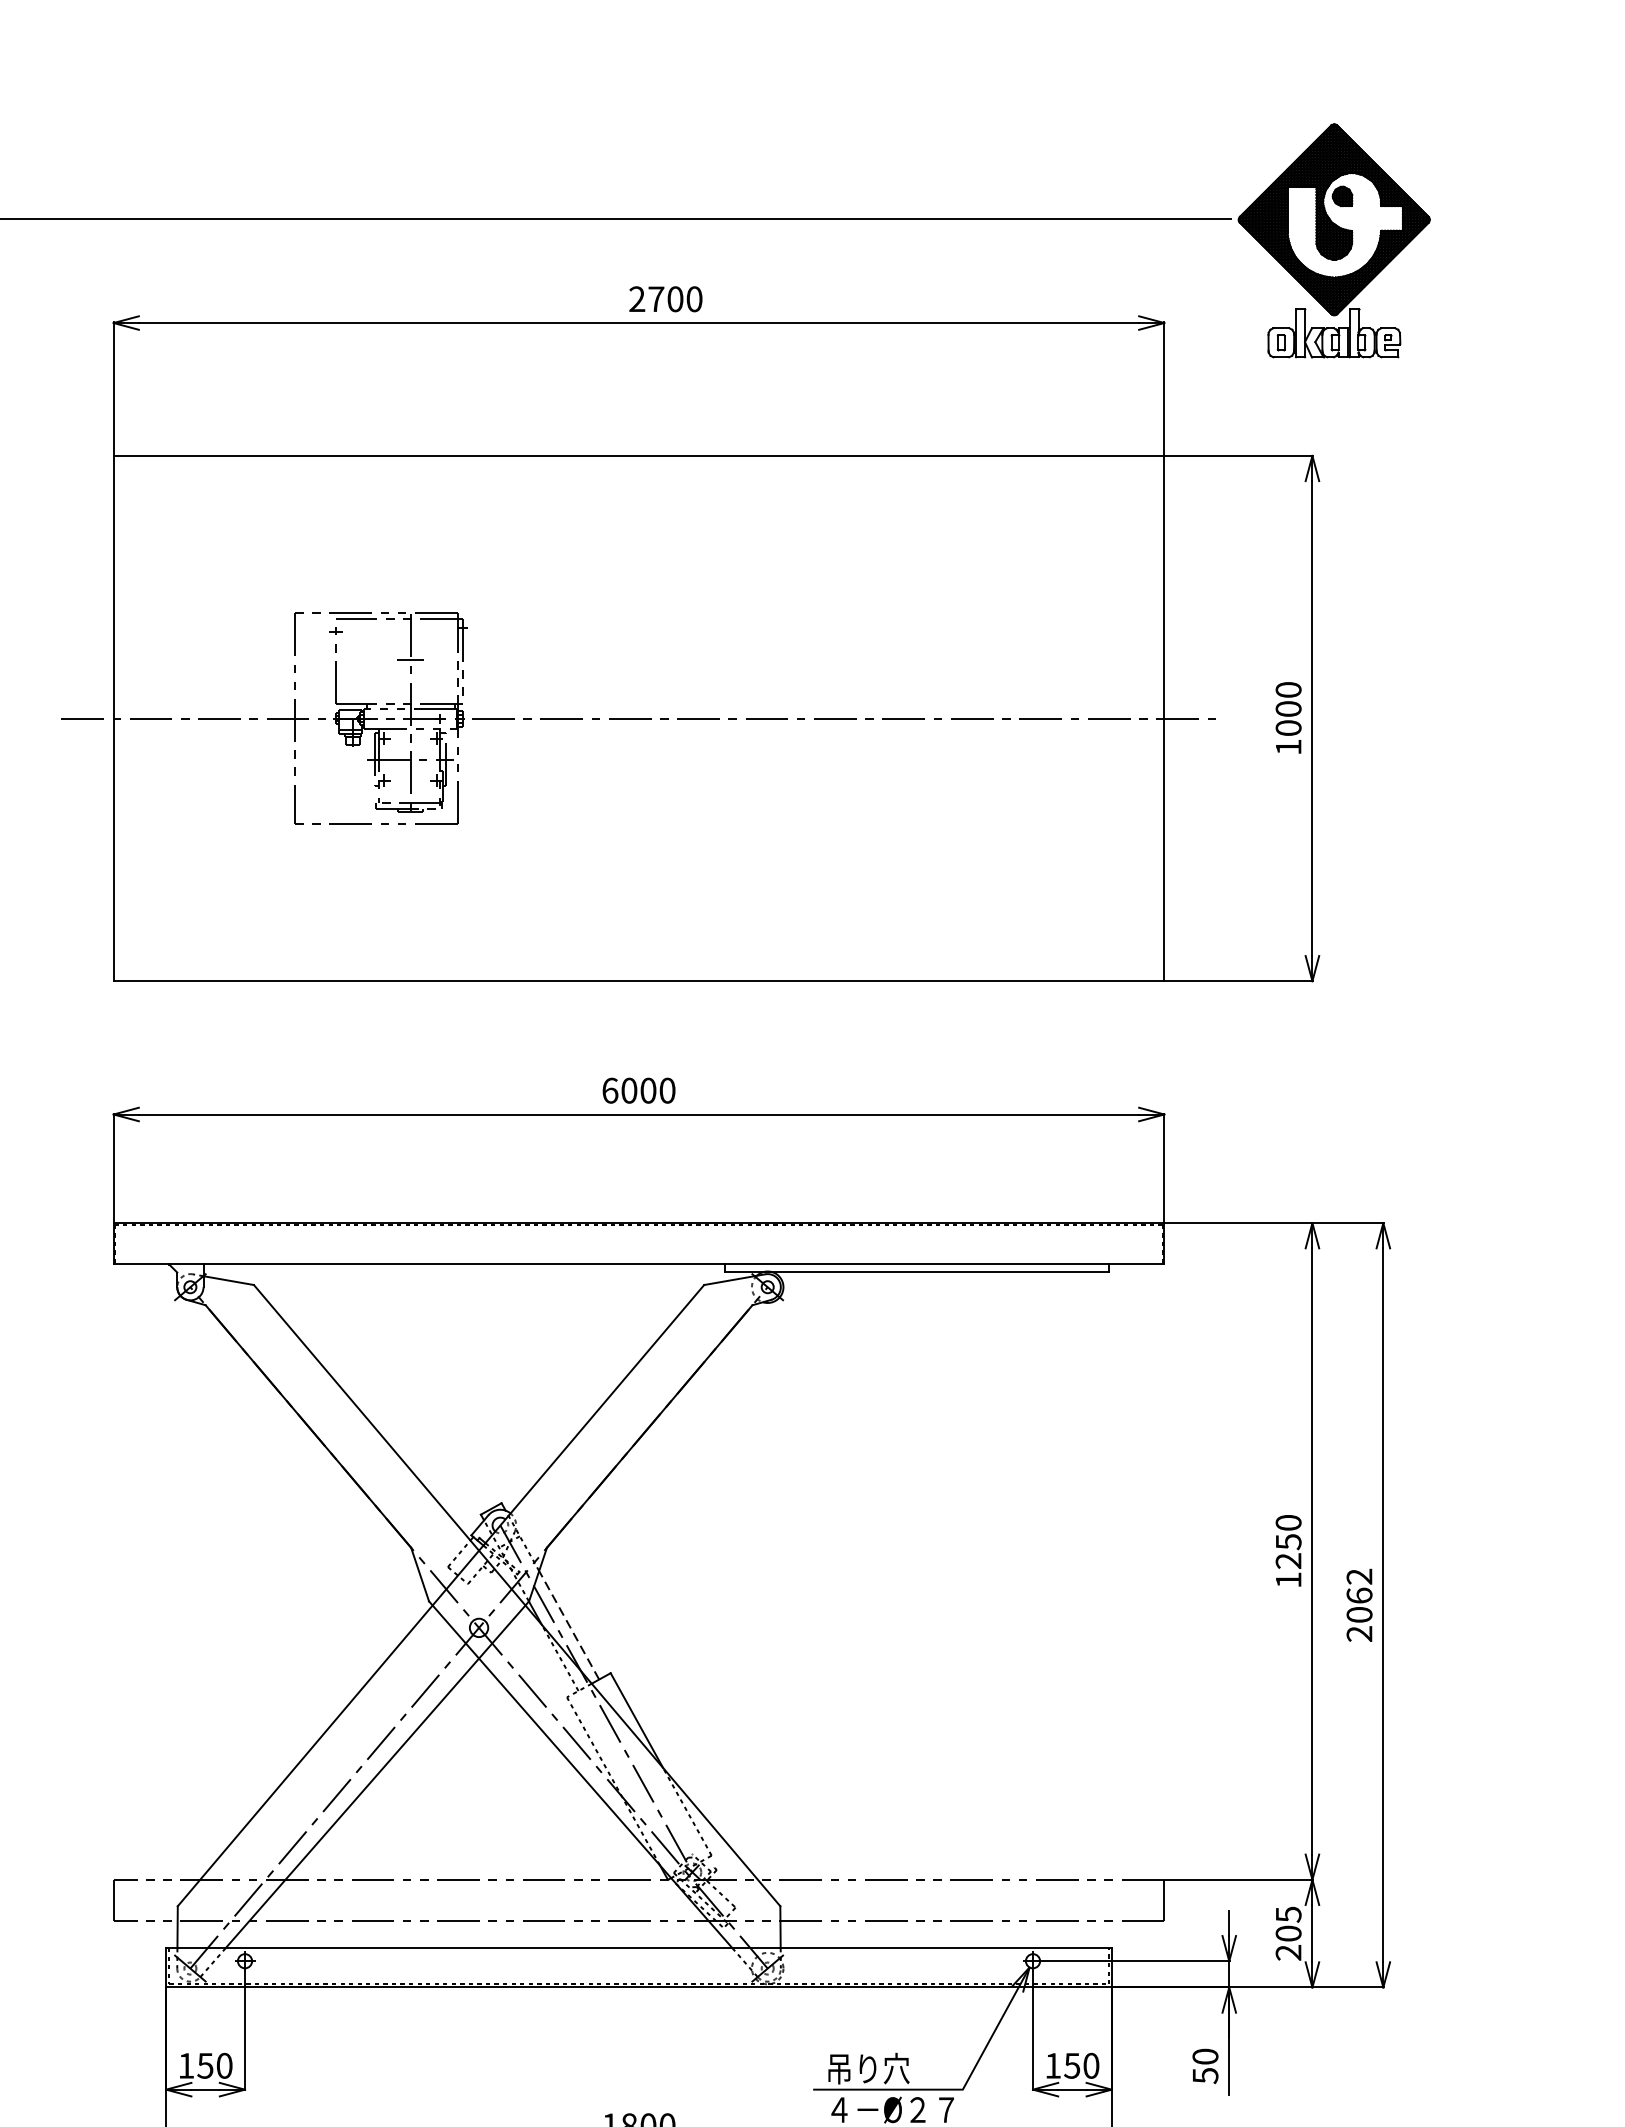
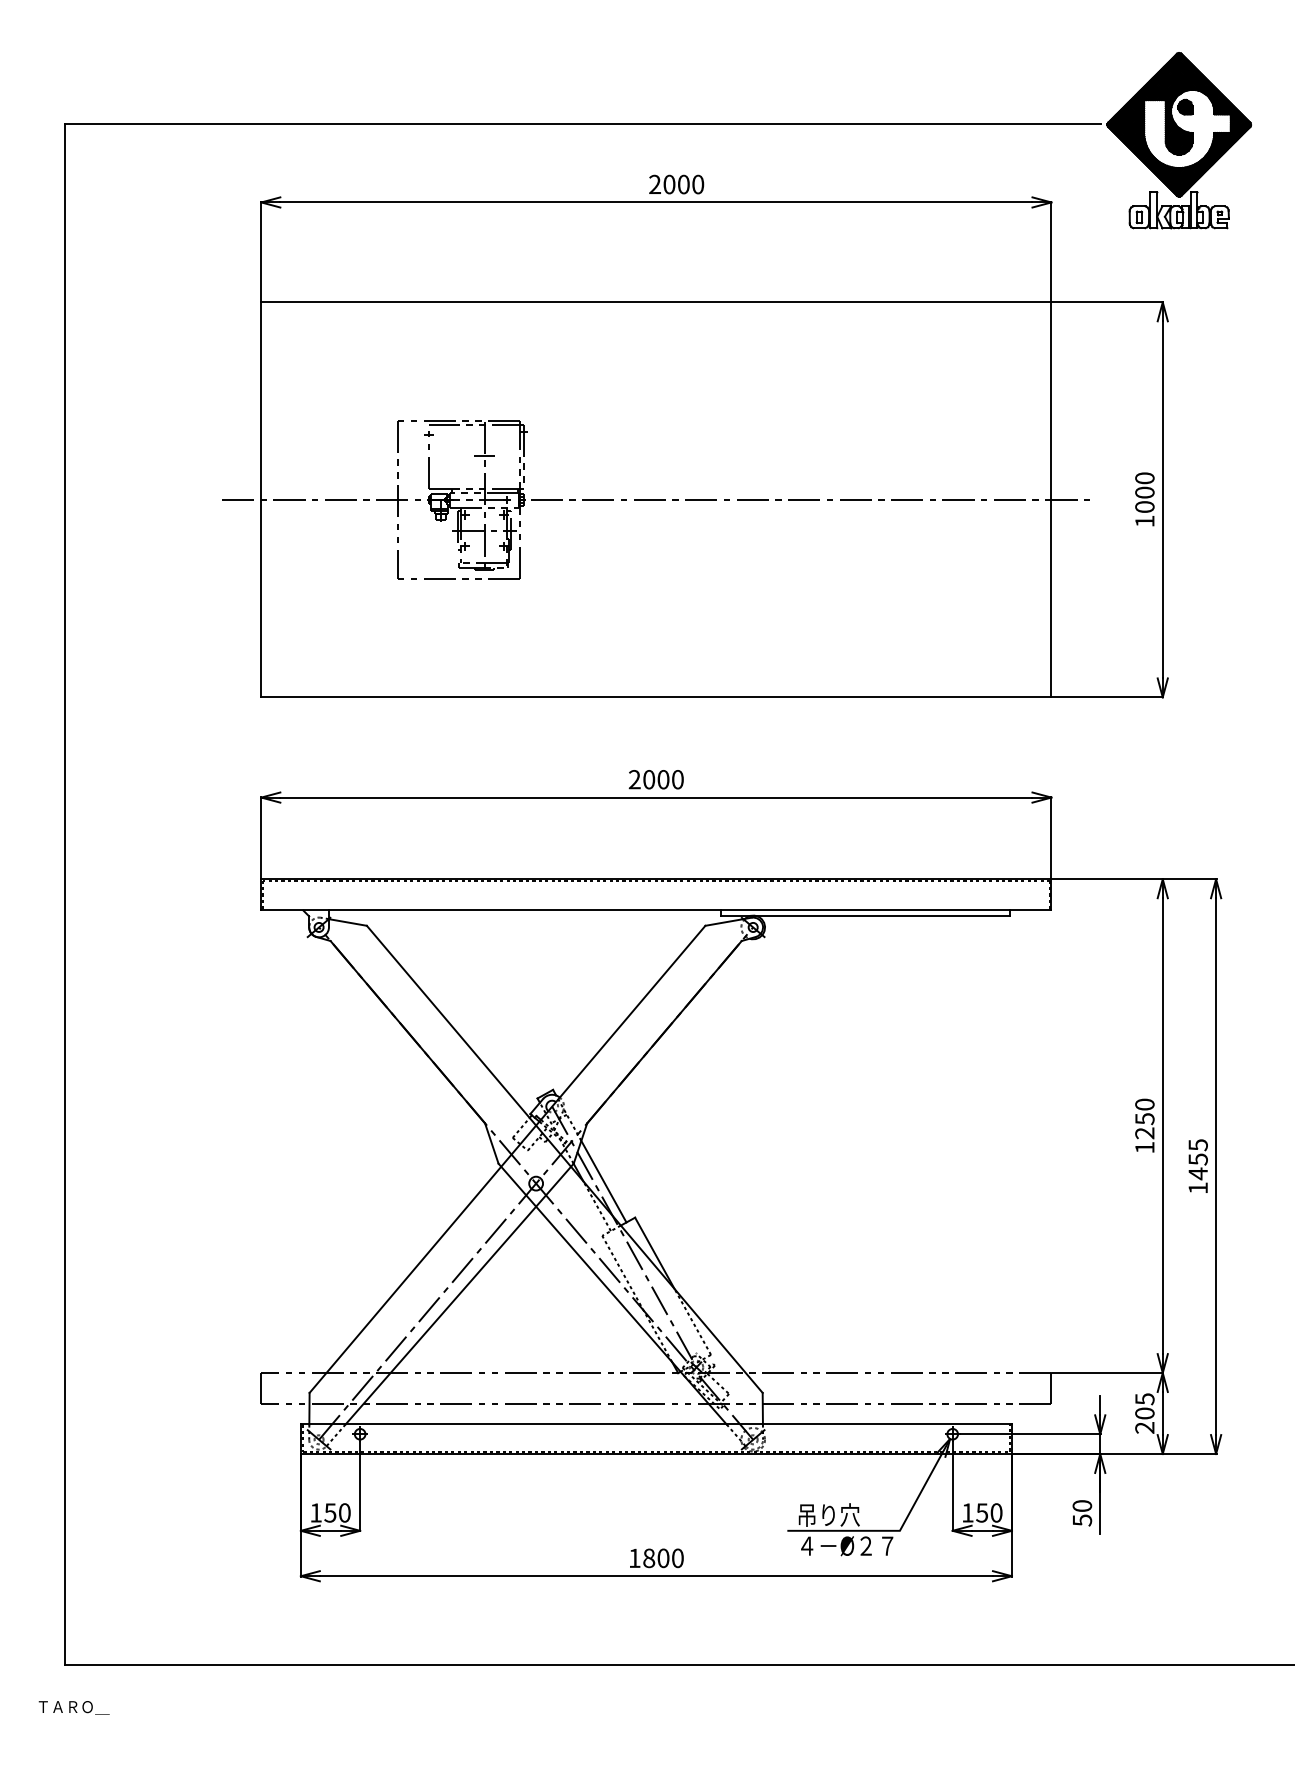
text: (656, 299) -> (669, 184), 2700 -> 2000
text: (609, 1090) -> (634, 779), 6000 -> 2000
text: (1358, 1605) -> (1197, 1166), 2062 -> 1455
line: (568, 1625) -> (603, 1181), dashed -> solid

